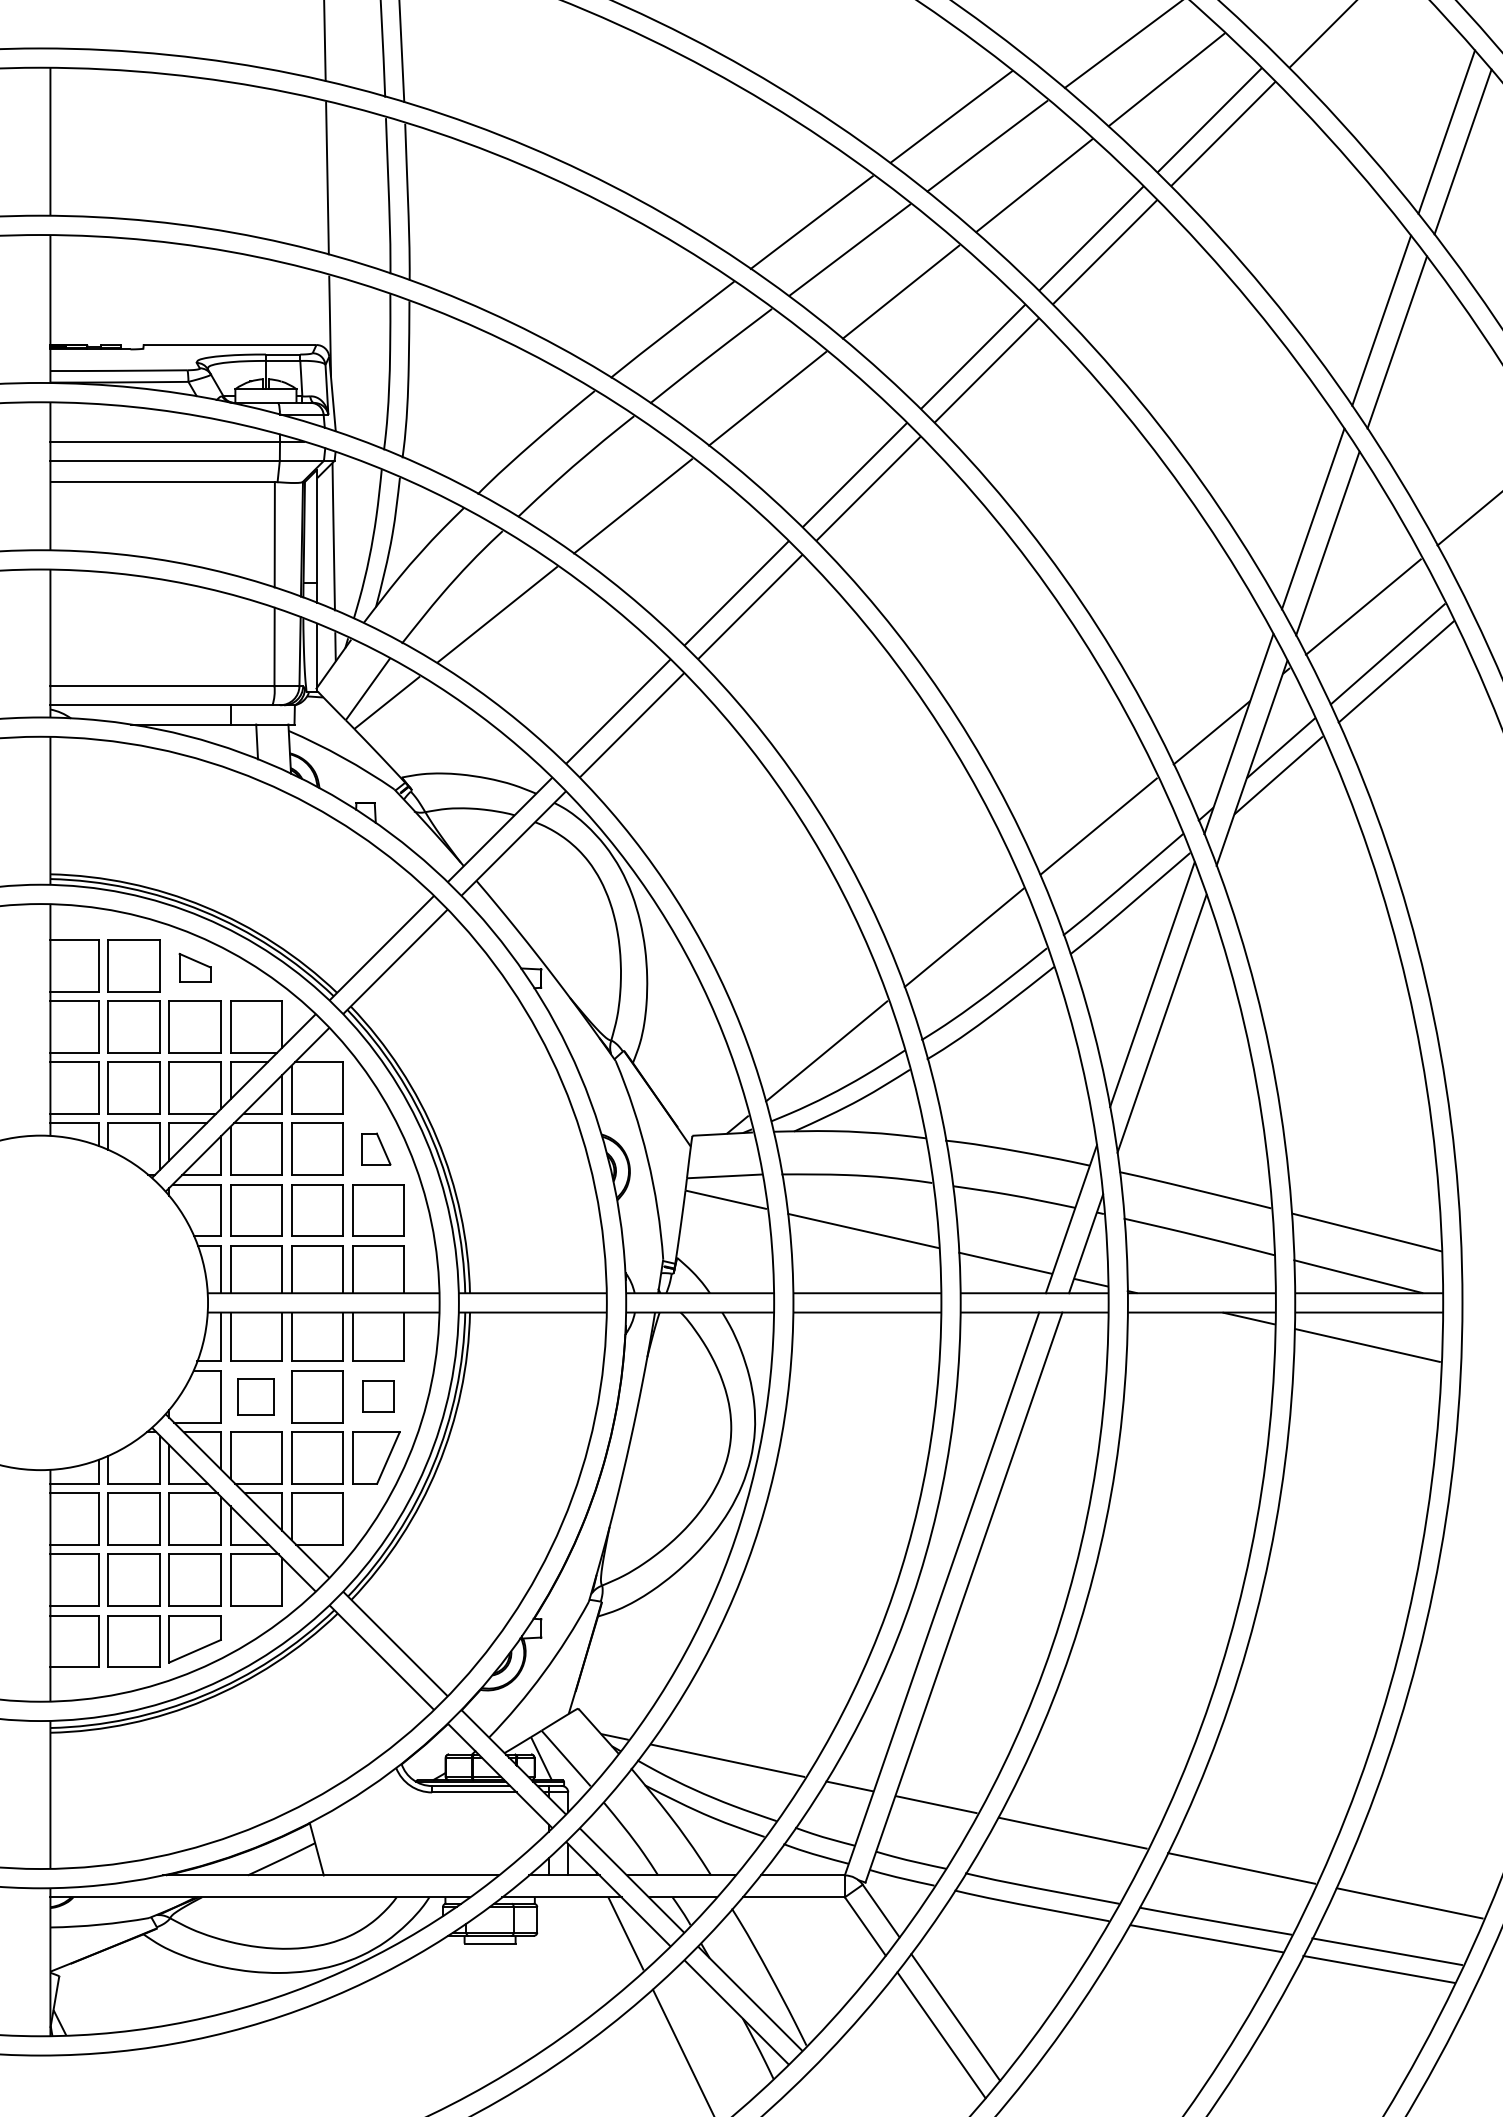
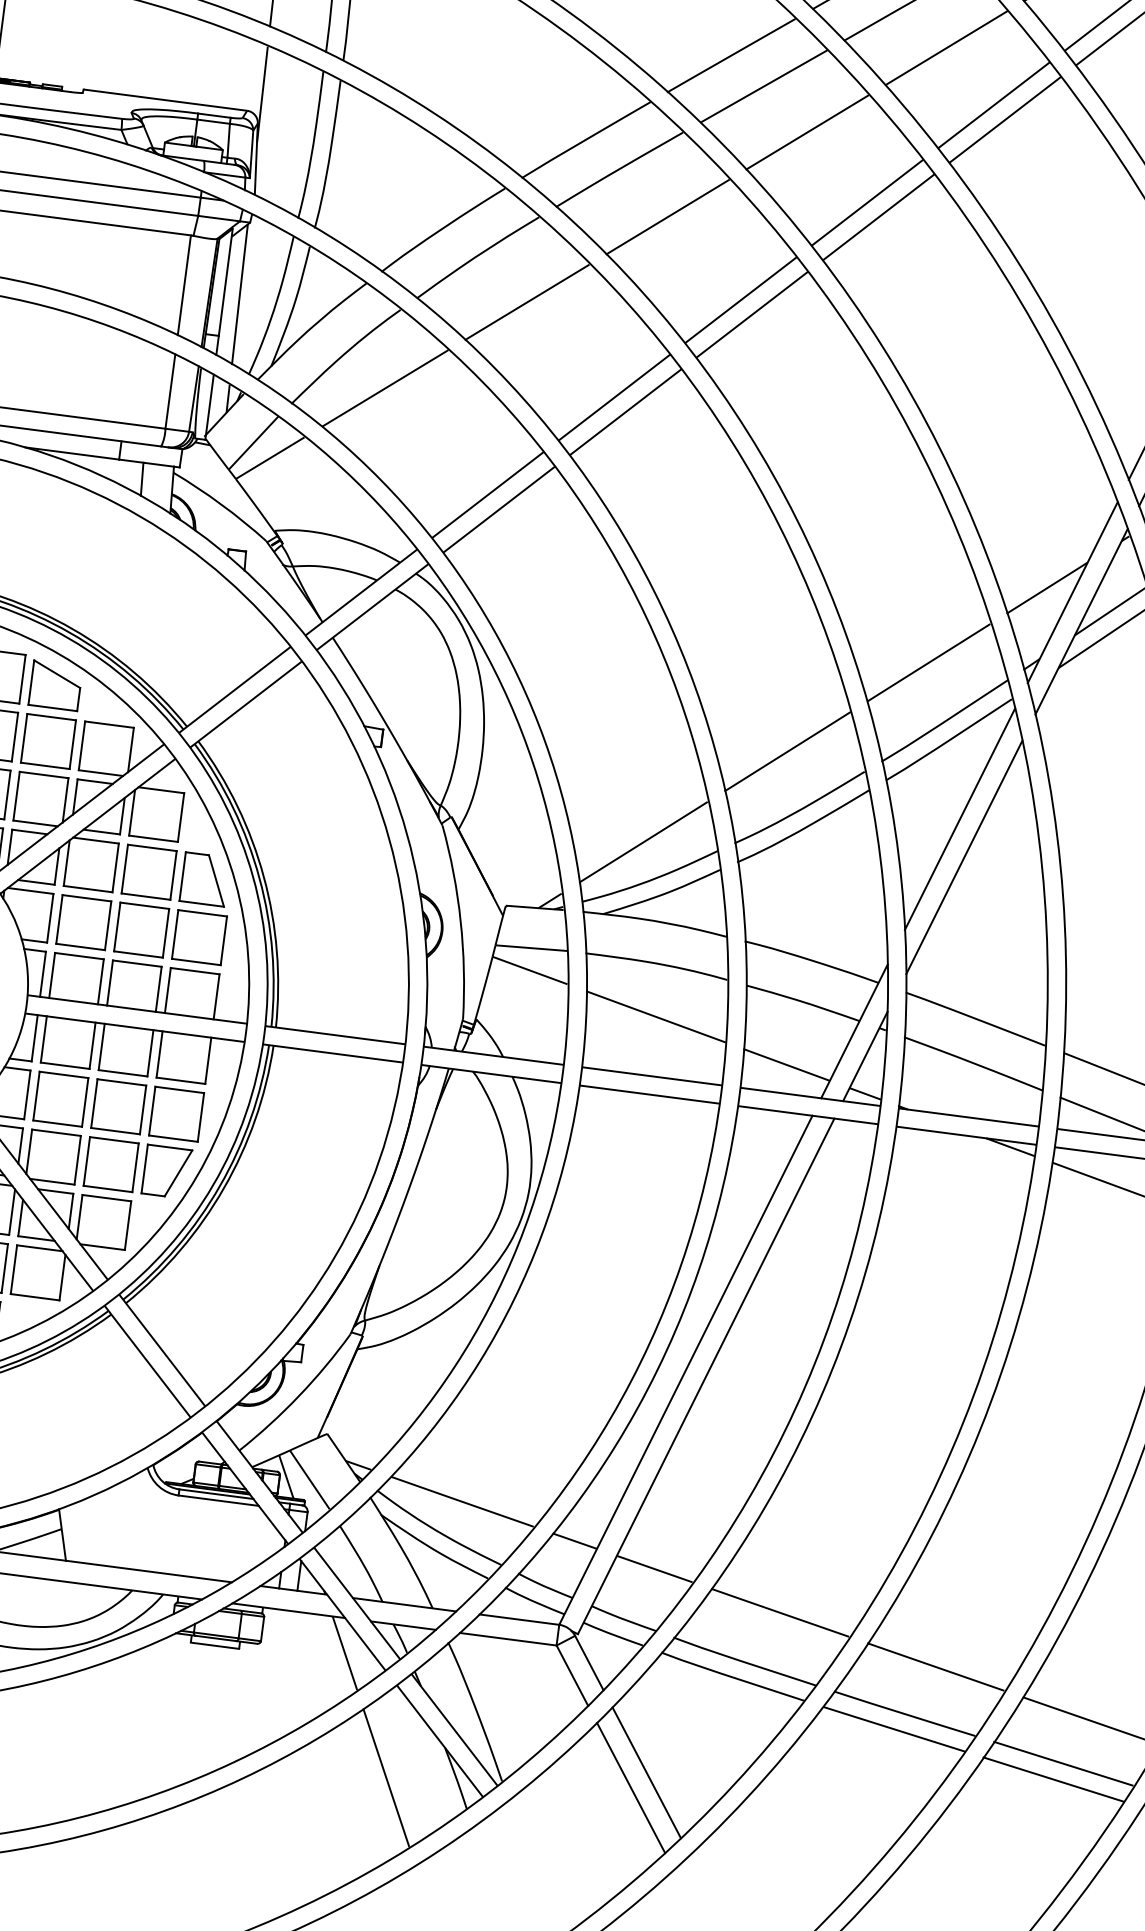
part: (194, 967) -> (55, 685), size x1.67
part: (376, 1148) -> (205, 878), size x1.67
part: (256, 1396) -> (61, 1098), size x1.43
part: (378, 1396) -> (176, 1113), size x1.67

